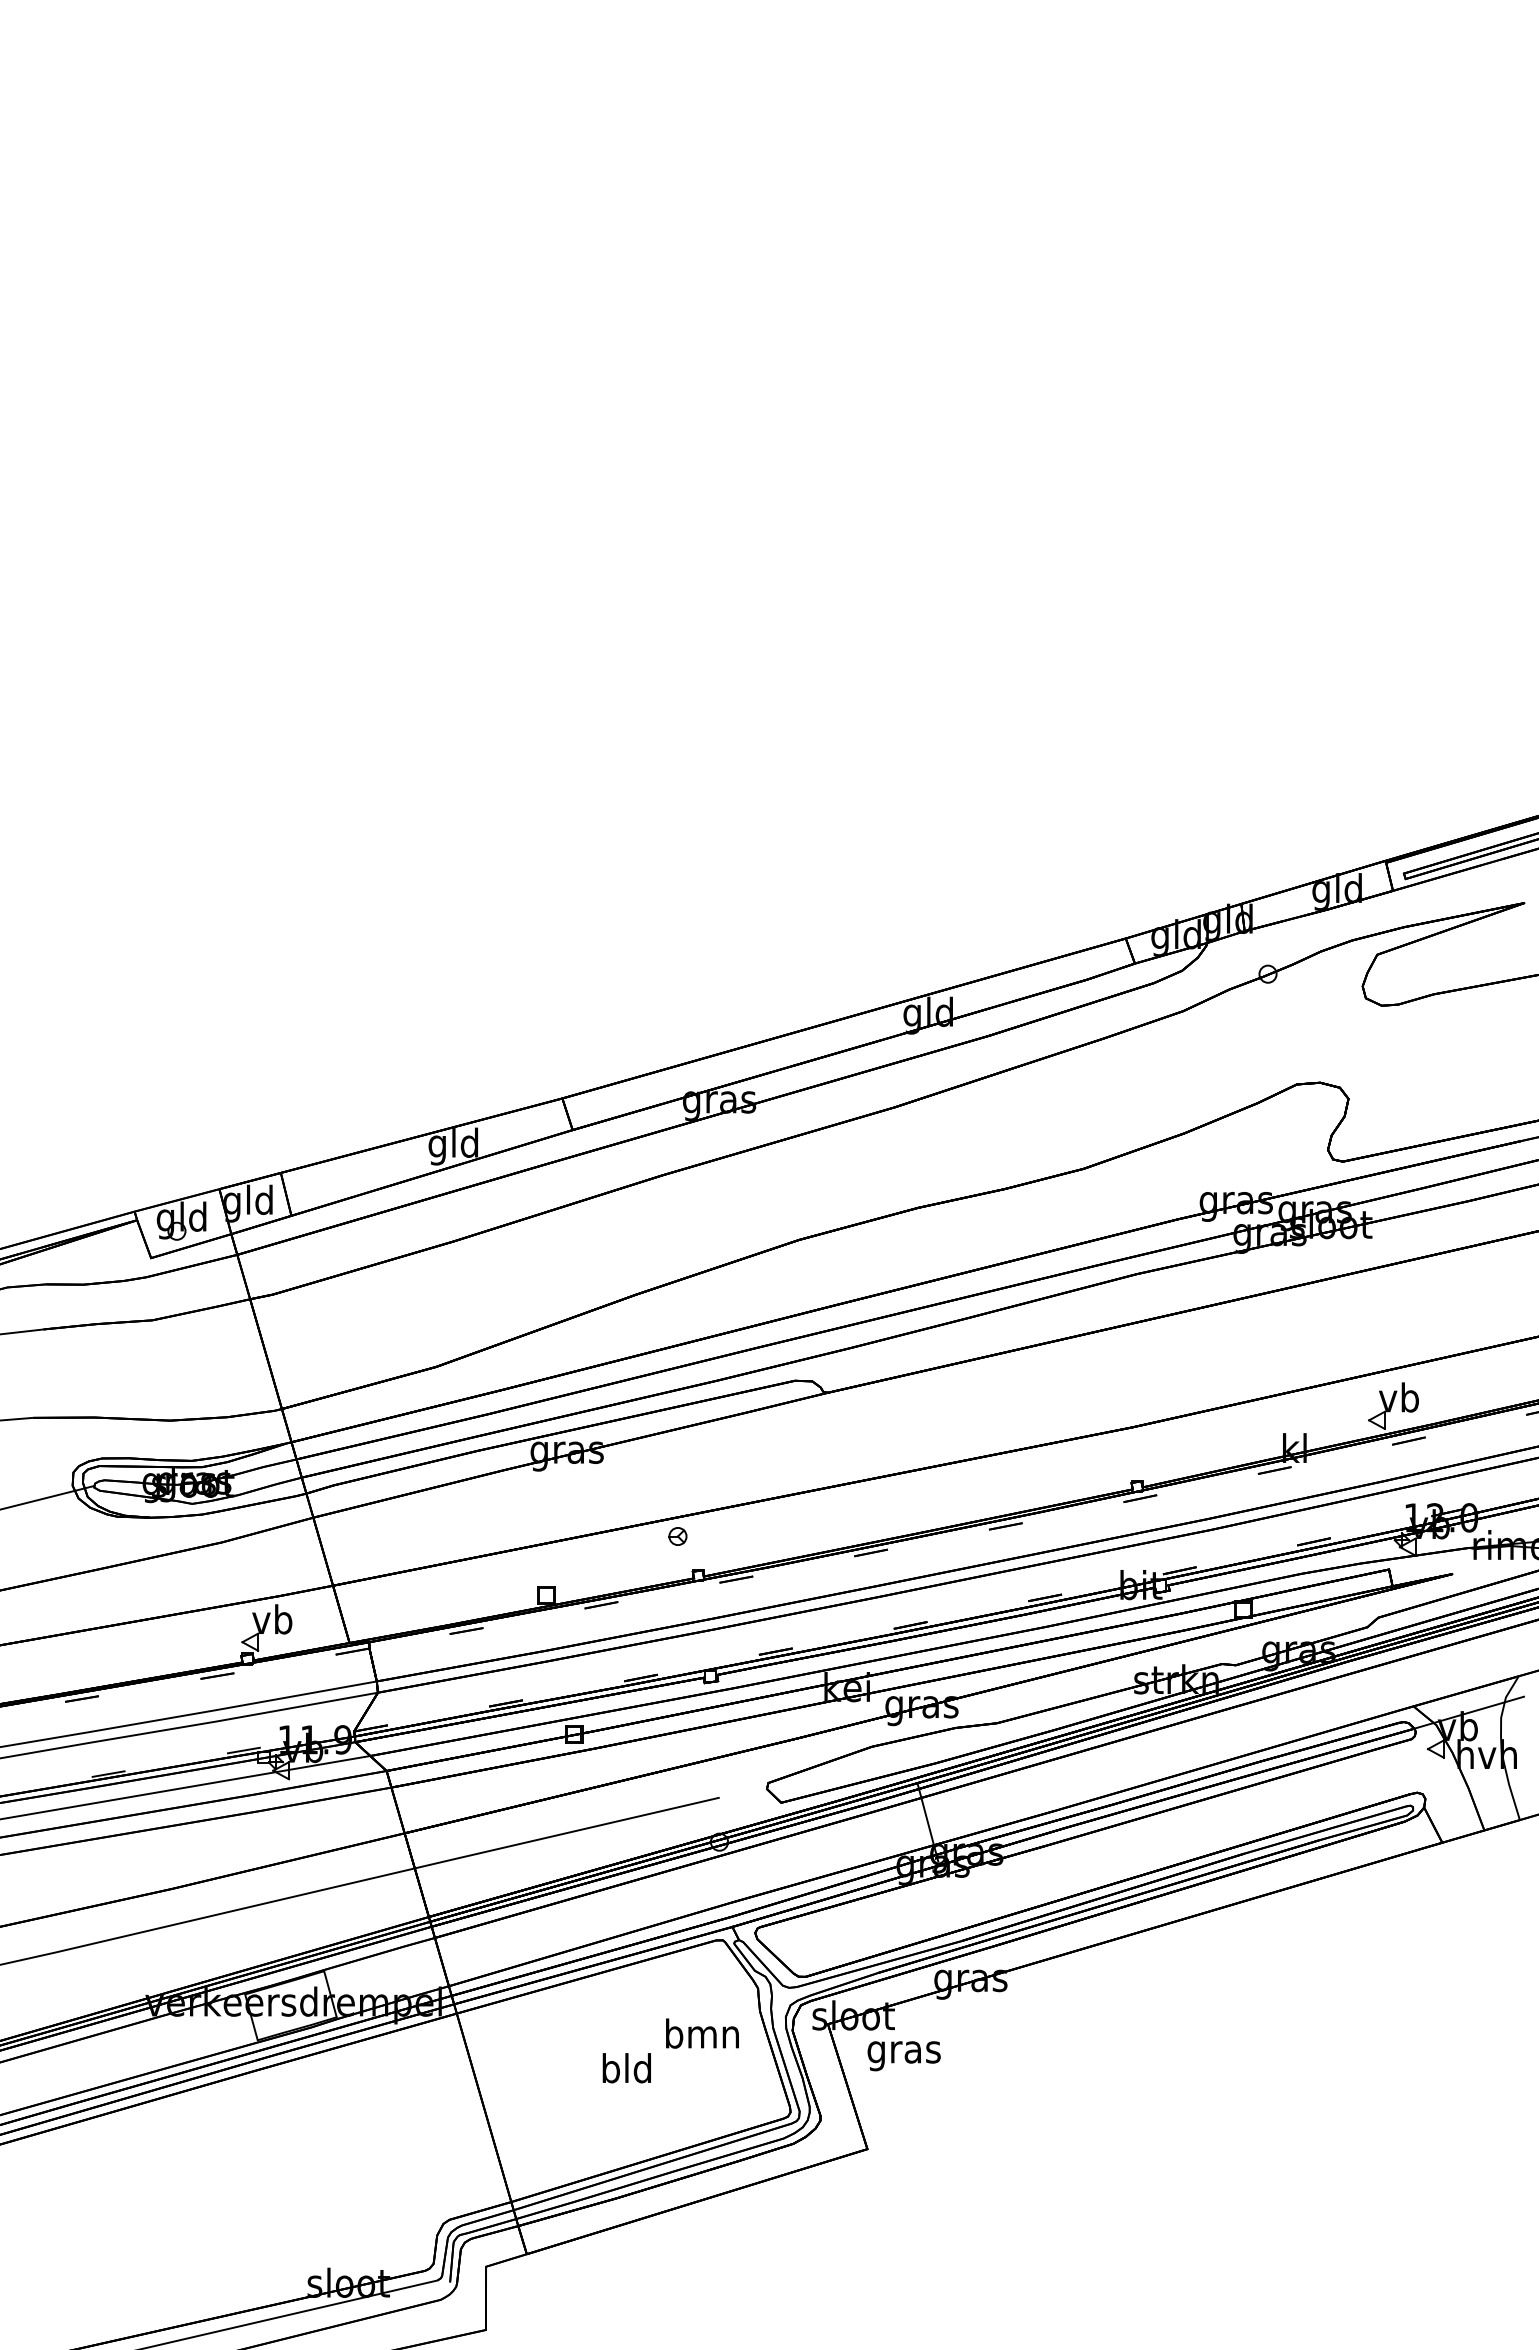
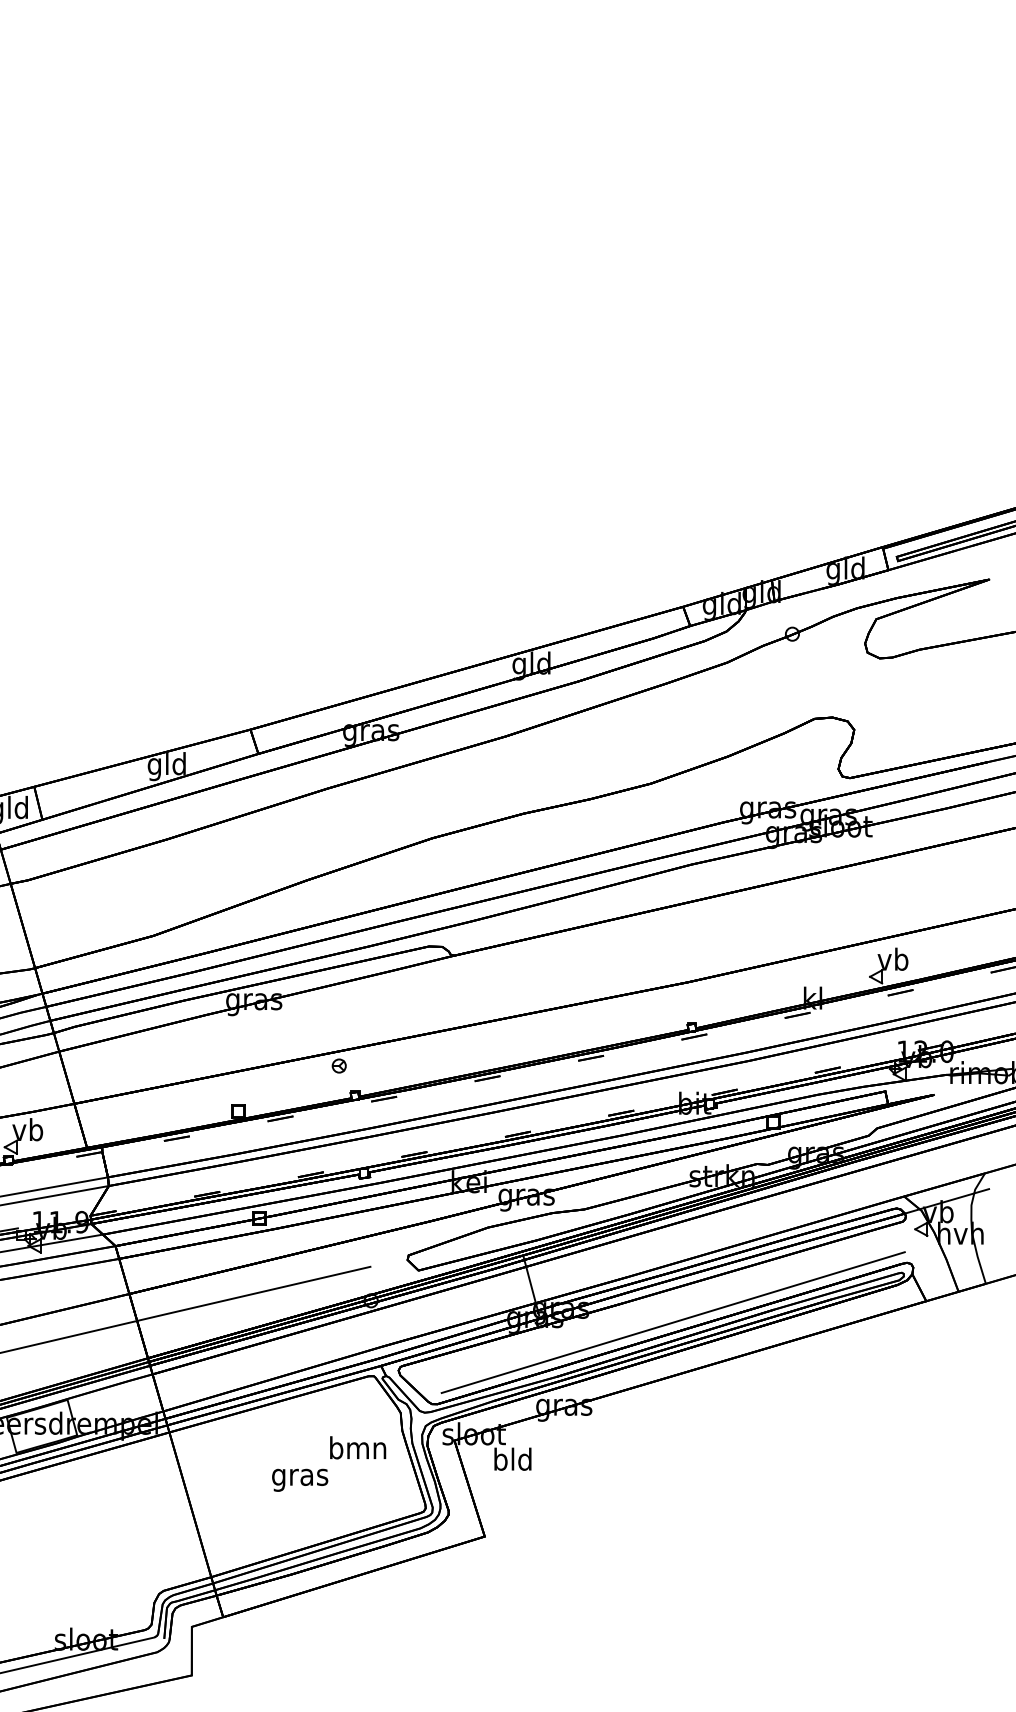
line: (1112, 1870) -> (672, 1322), added
text: (903, 2052) -> (512, 1462), gras -> bld
text: (626, 2071) -> (299, 1476), bld -> gras

